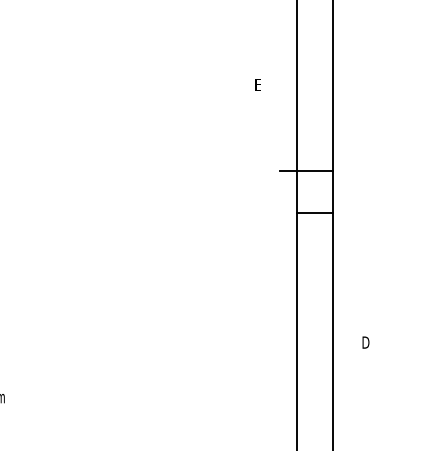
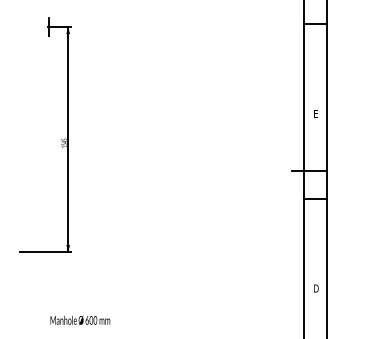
text: (257, 84) -> (315, 113), moved
text: (366, 342) -> (316, 288), moved

